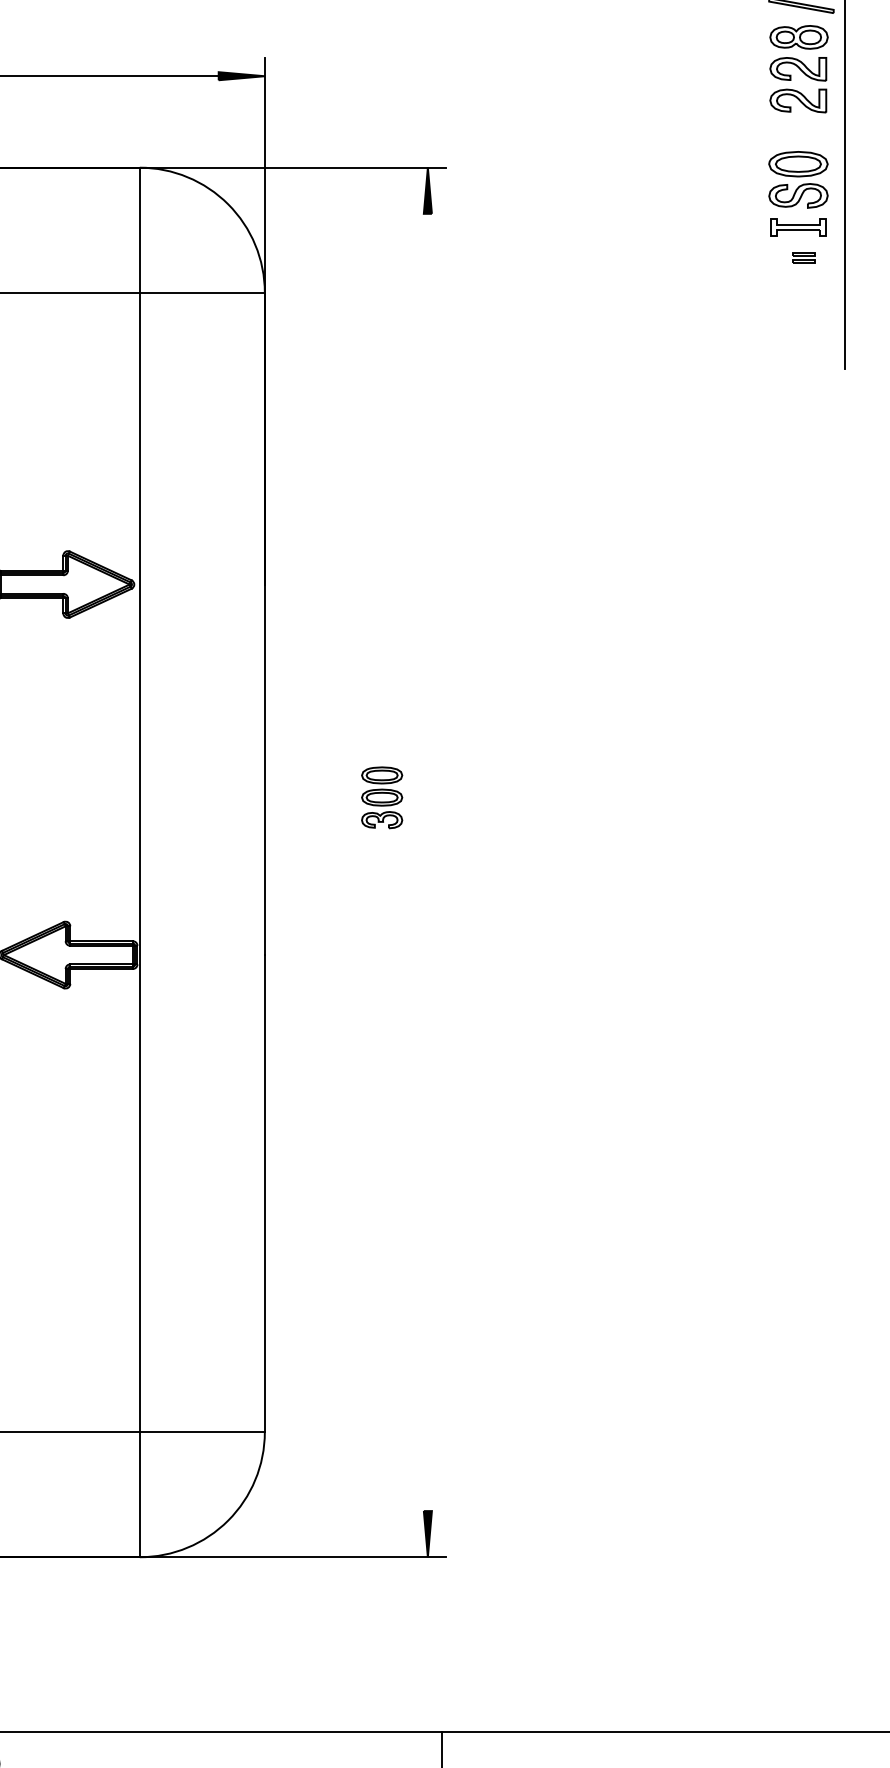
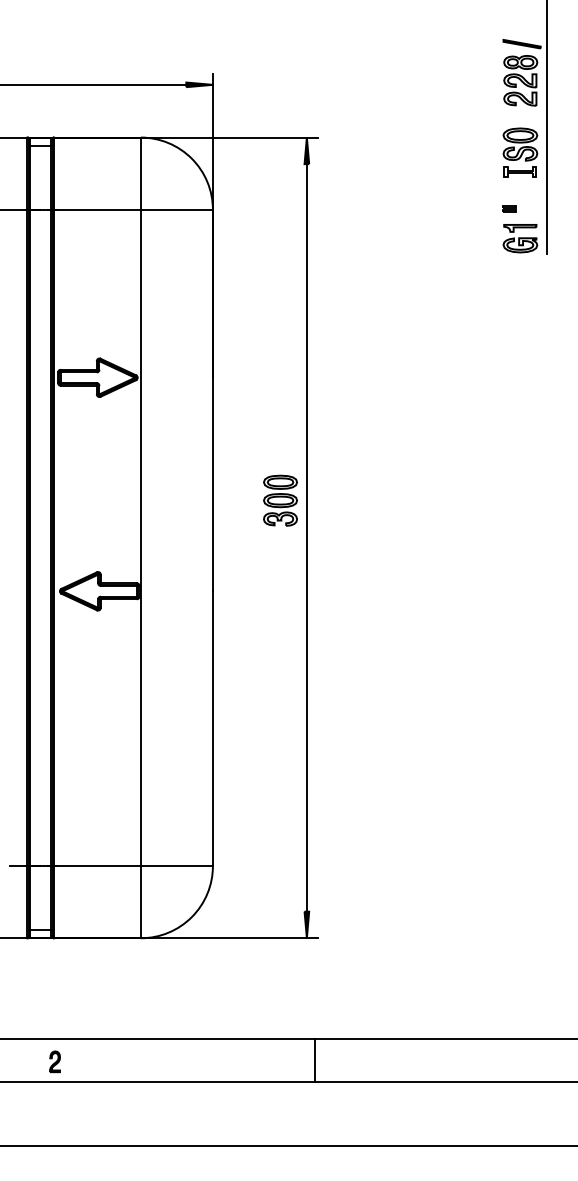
part: (803, 257) -> (509, 208), moved
part: (798, 342) -> (520, 238), added
part: (382, 797) -> (280, 500), size x1.43
line: (427, 861) -> (306, 537), added

